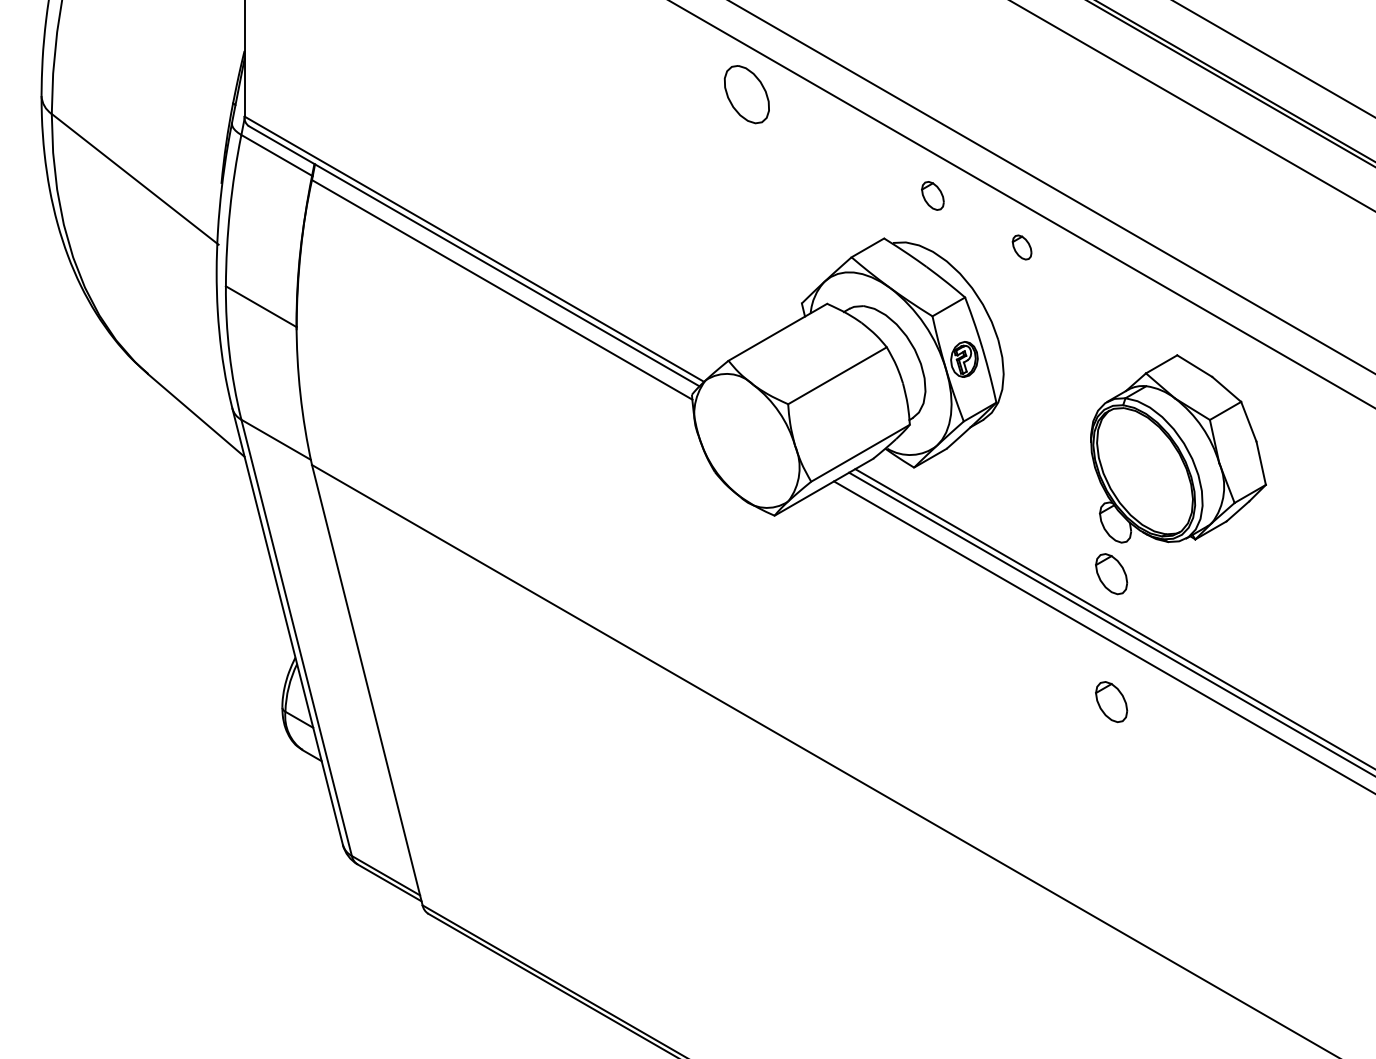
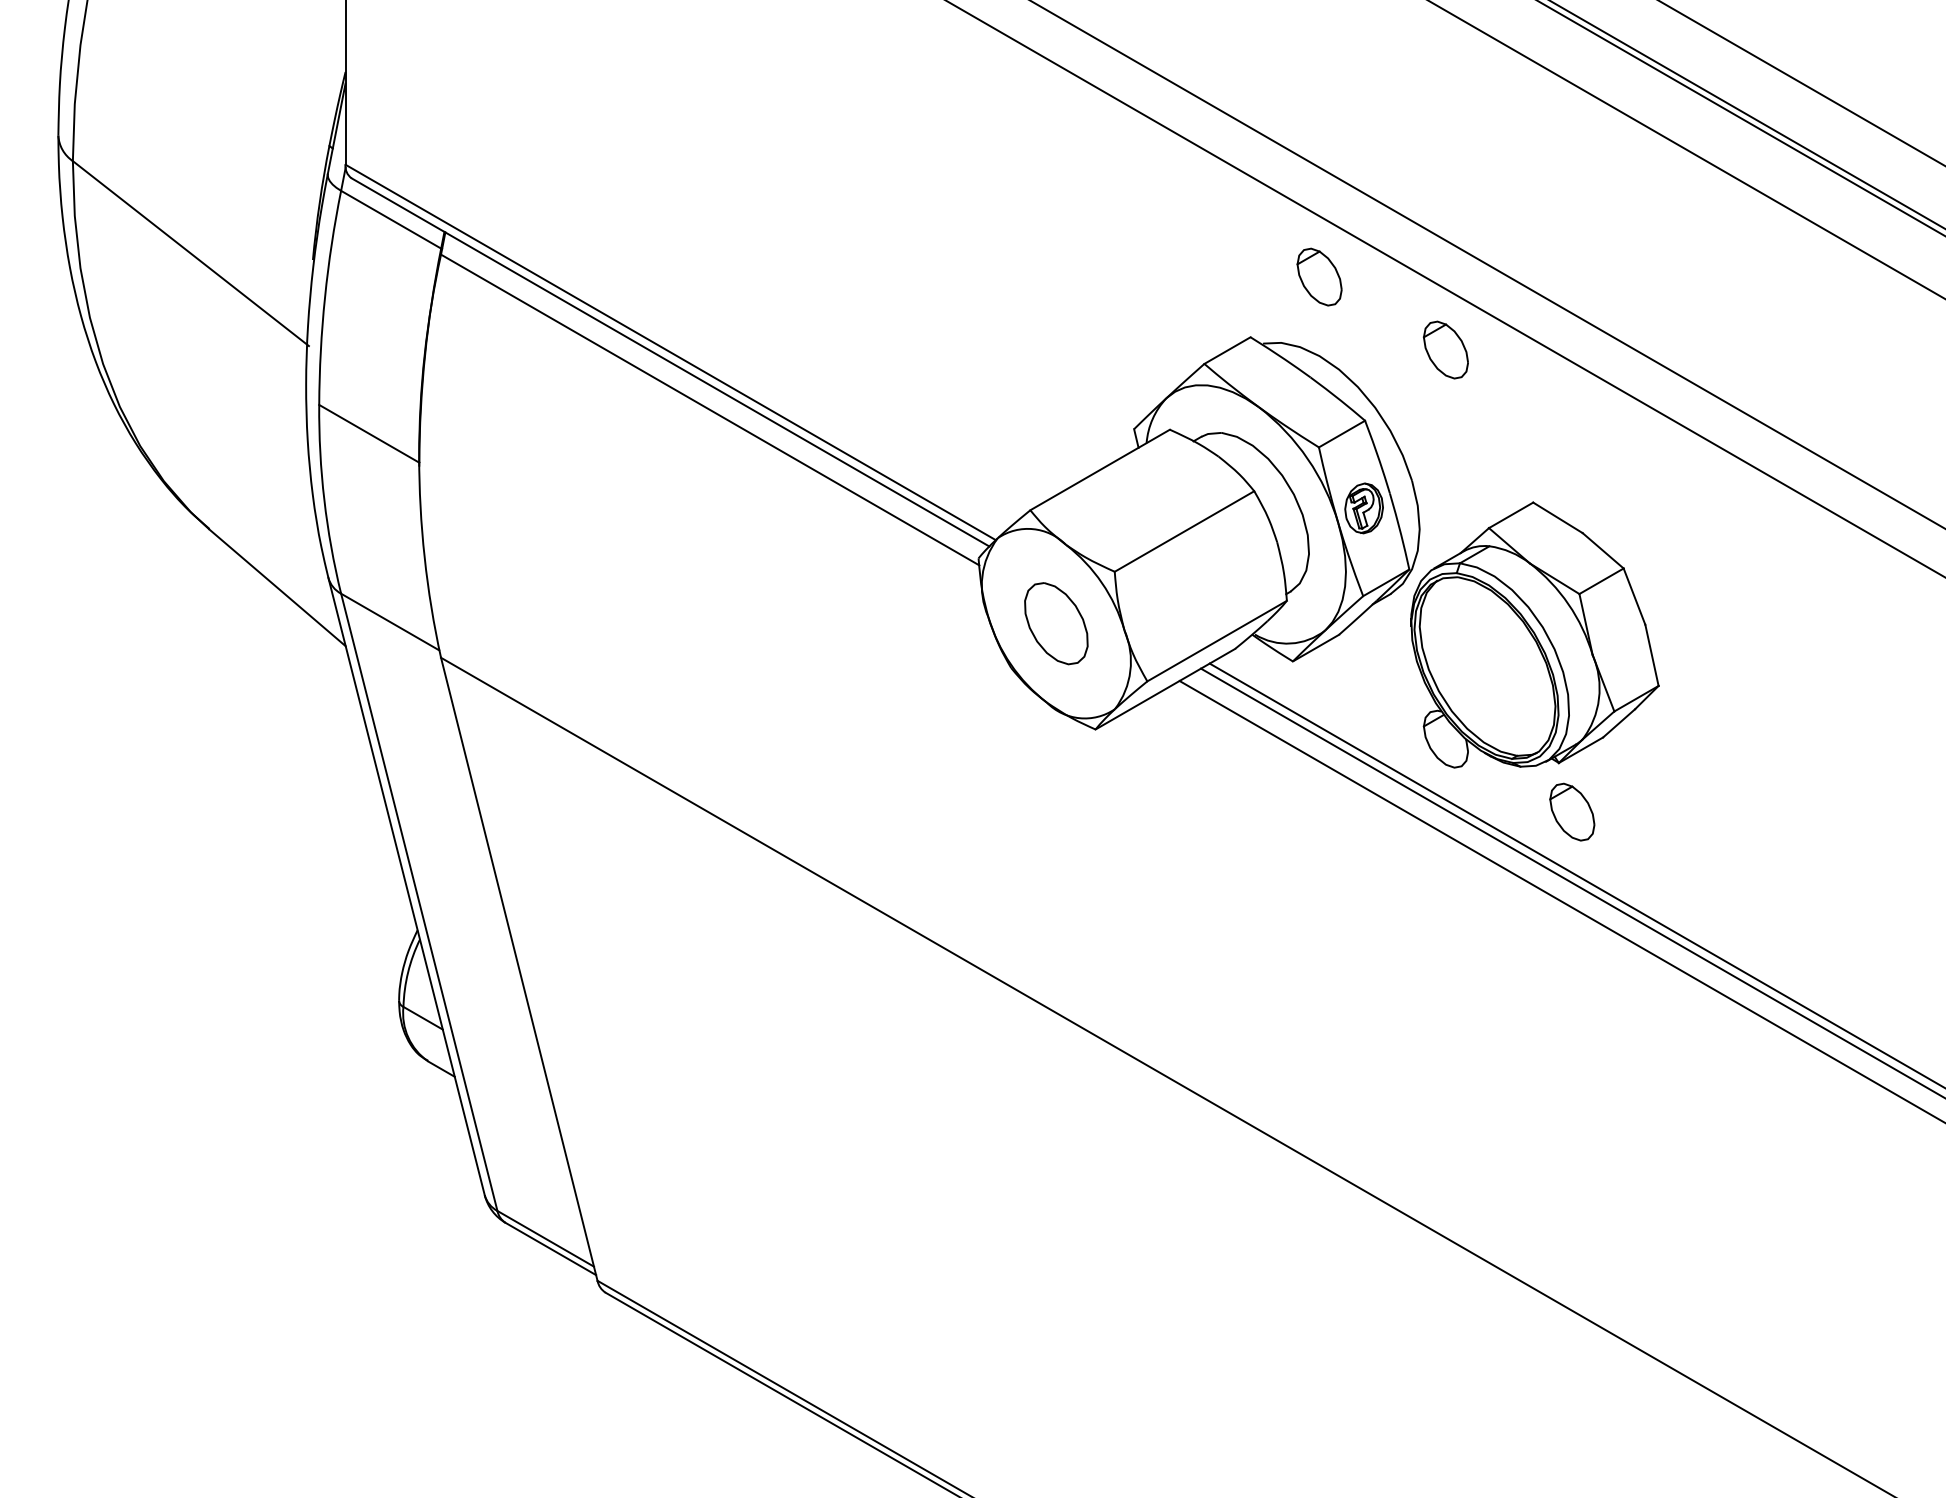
part: (747, 94) -> (1056, 623), moved
part: (932, 195) -> (1319, 276), size x1.43
part: (1021, 247) -> (1445, 349), size x1.67
part: (1178, 448) -> (1534, 634), moved
part: (1111, 701) -> (1572, 992), removed

